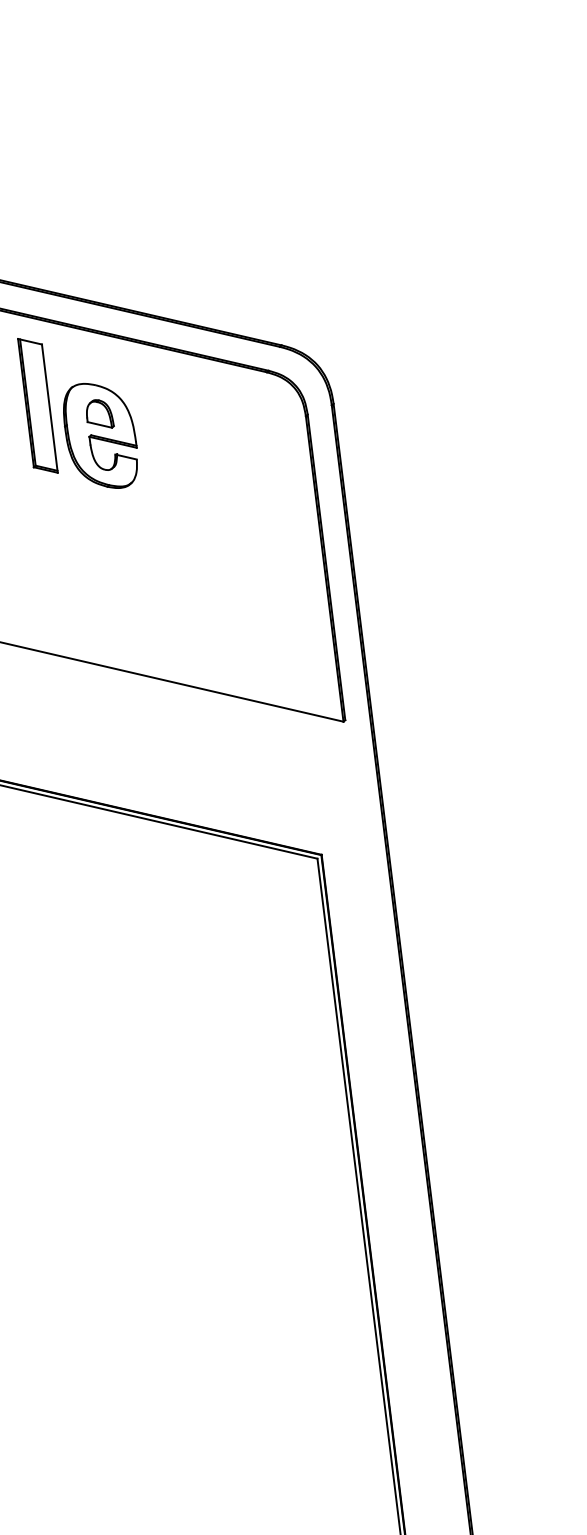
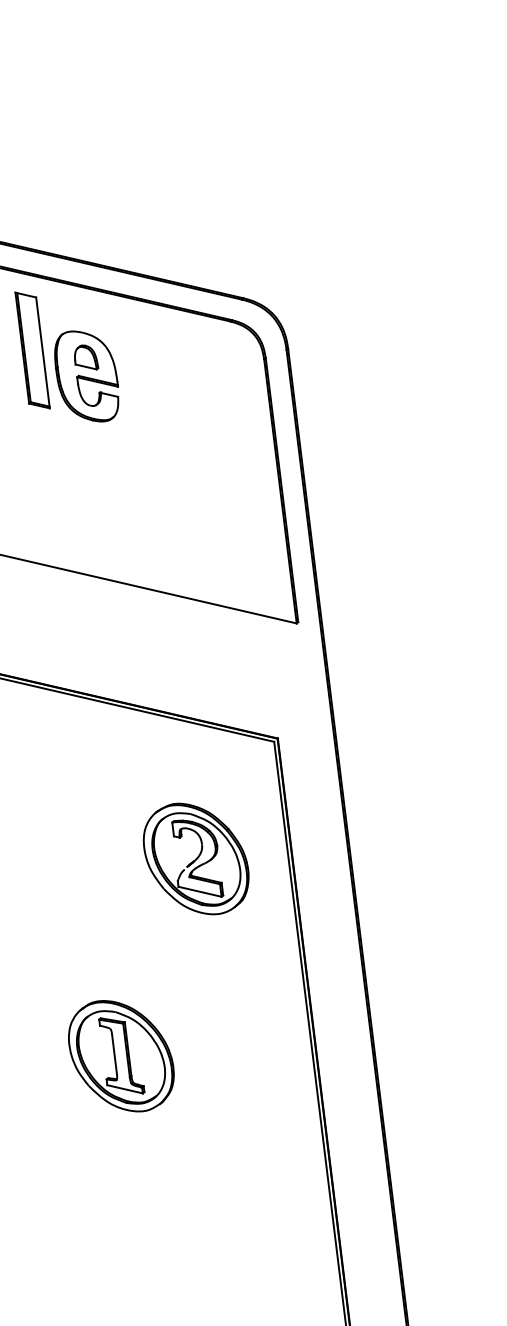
part: (226, 994) -> (195, 859), added
part: (140, 1222) -> (121, 1056), added

